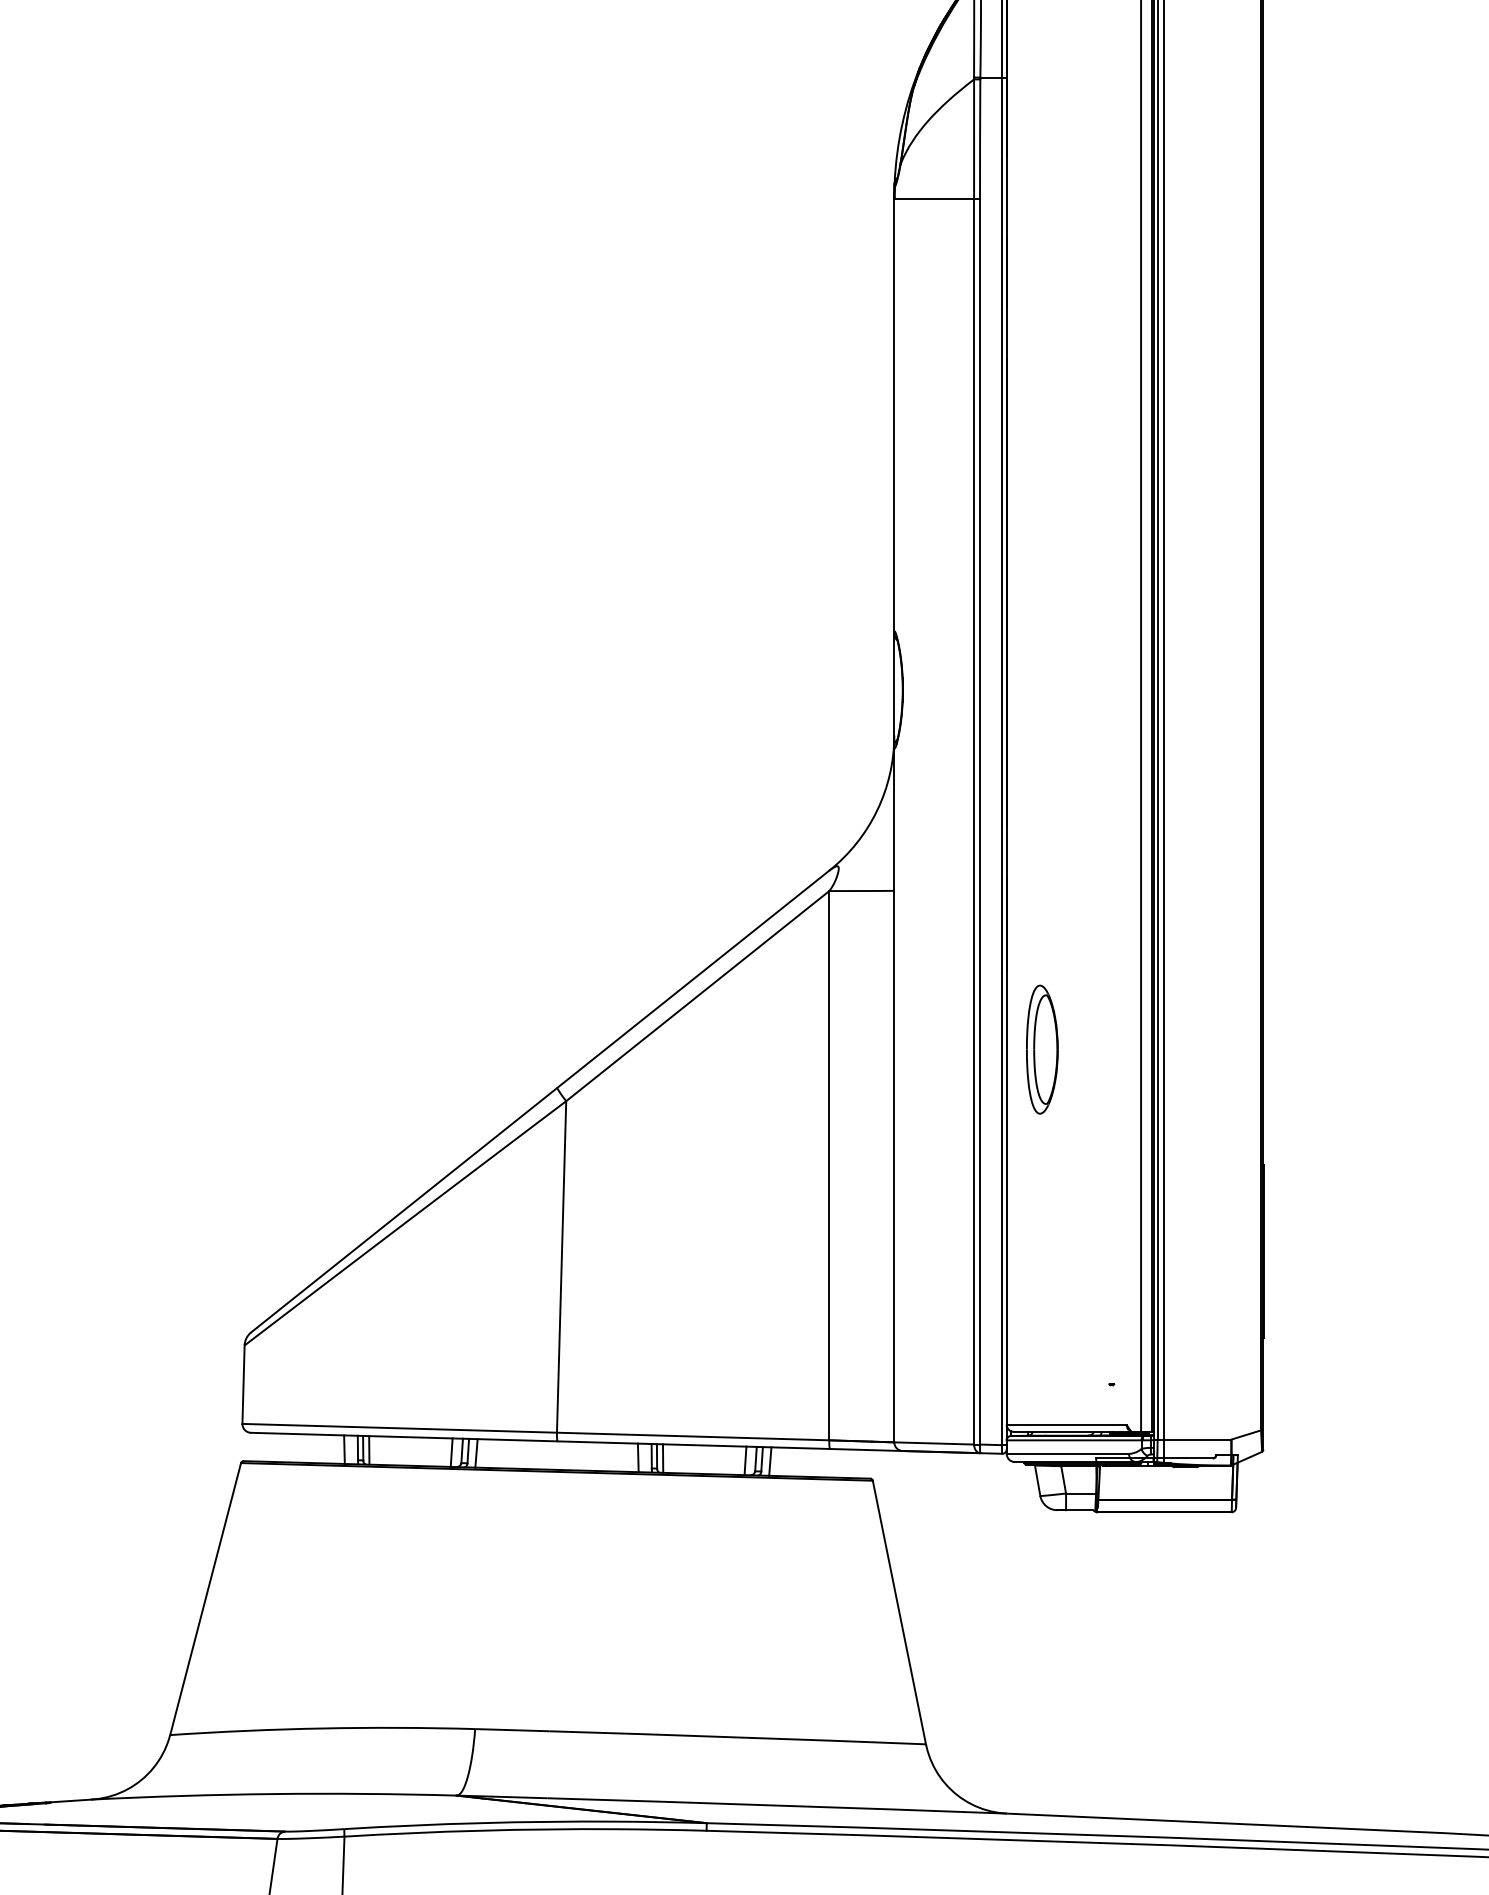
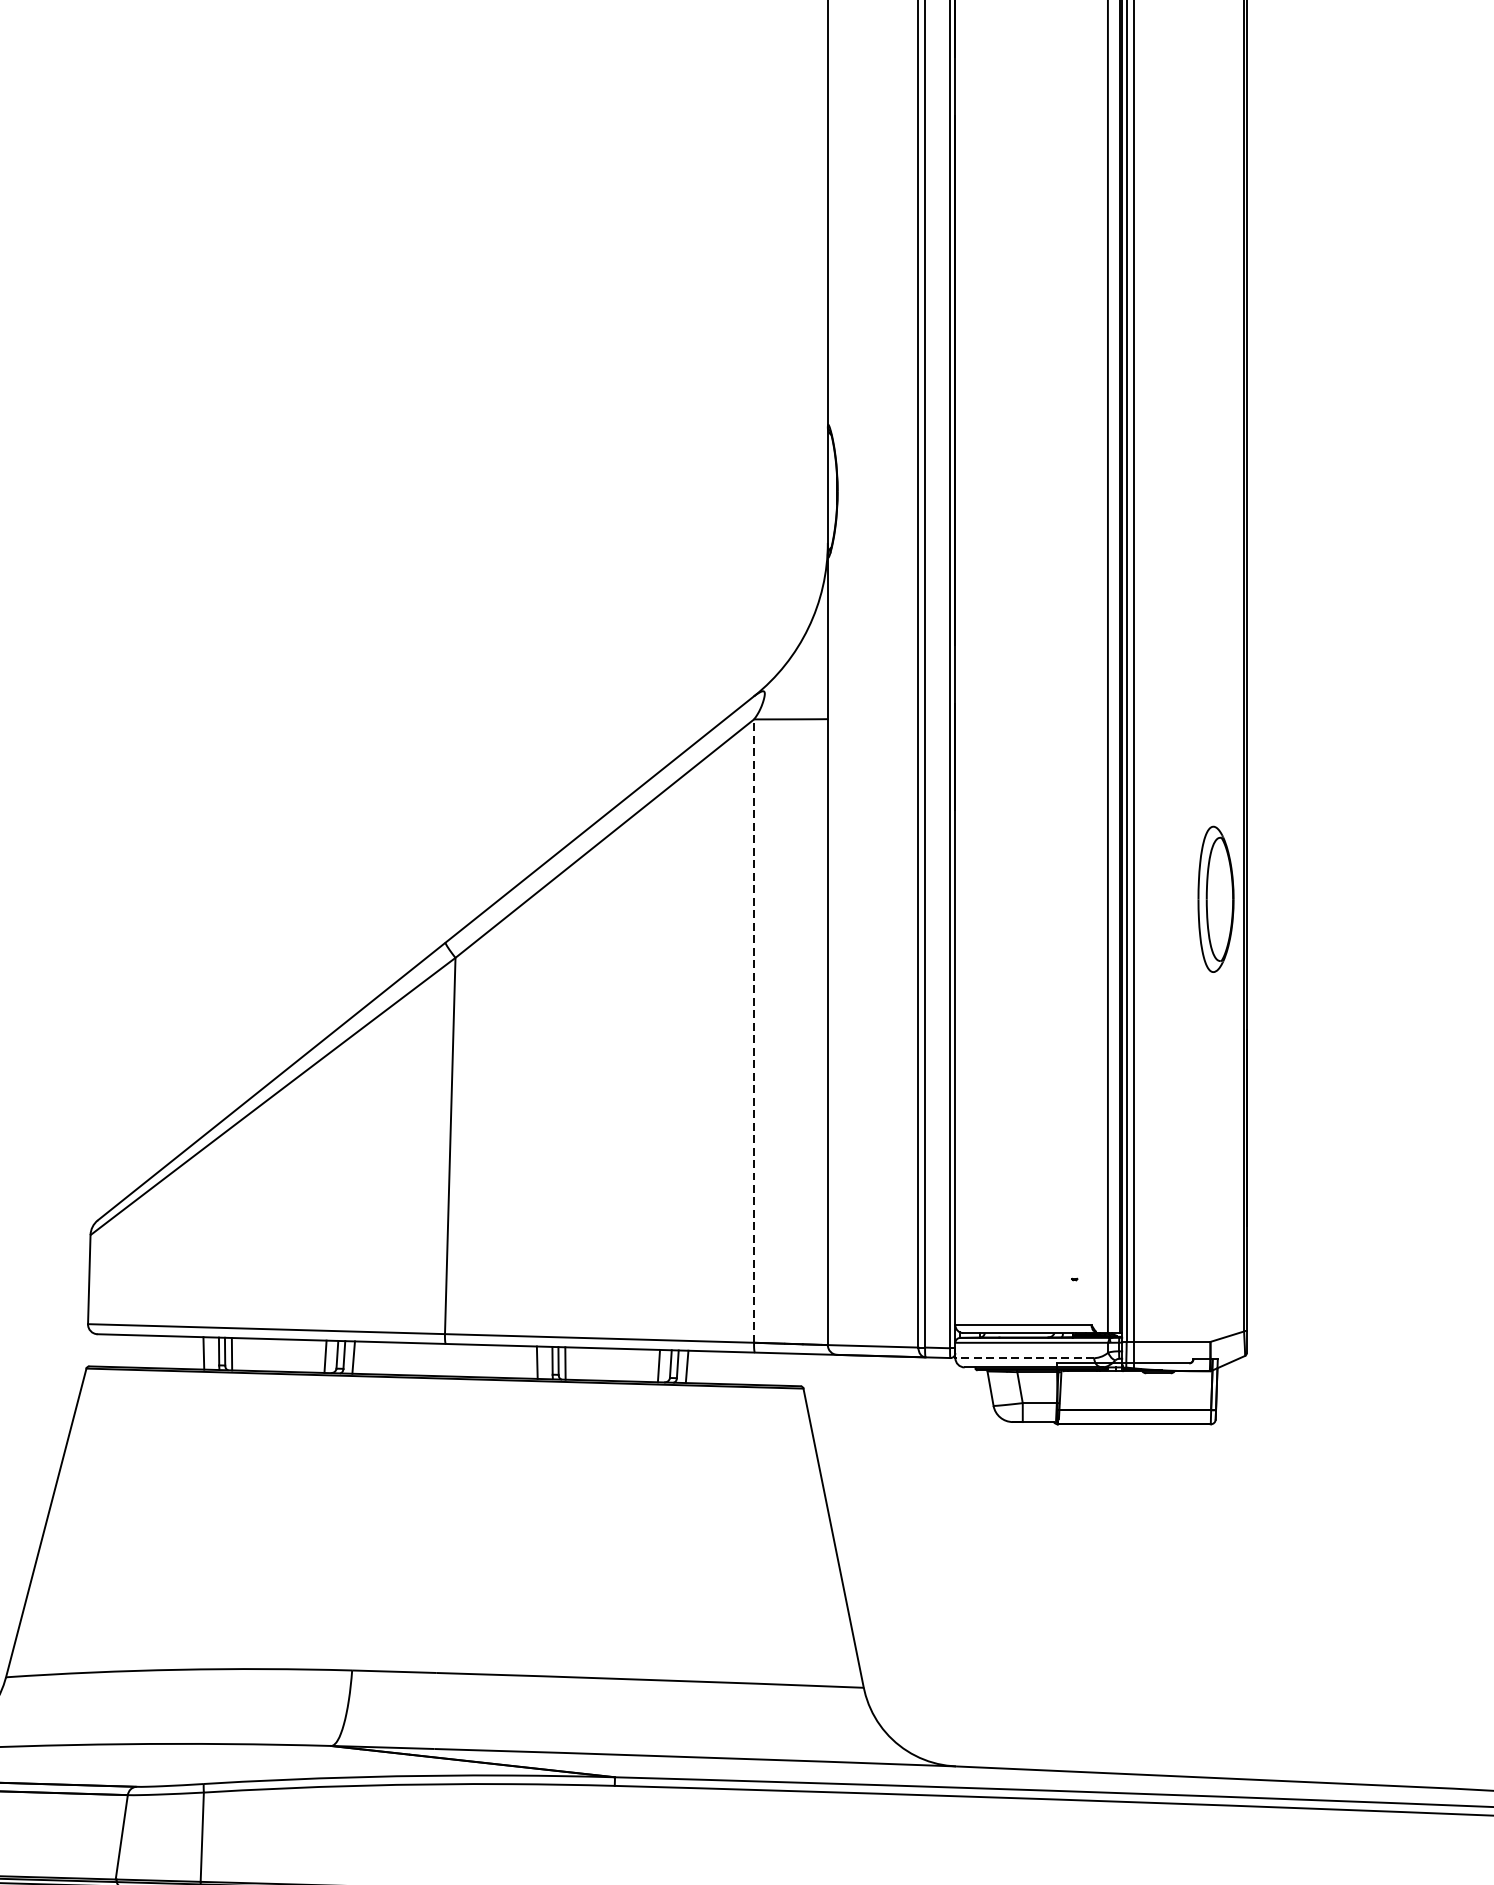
part: (1042, 1049) -> (1216, 899), moved
line: (829, 1165) -> (754, 1030), solid -> dashed
line: (1067, 1453) -> (1024, 1357), solid -> dashed

